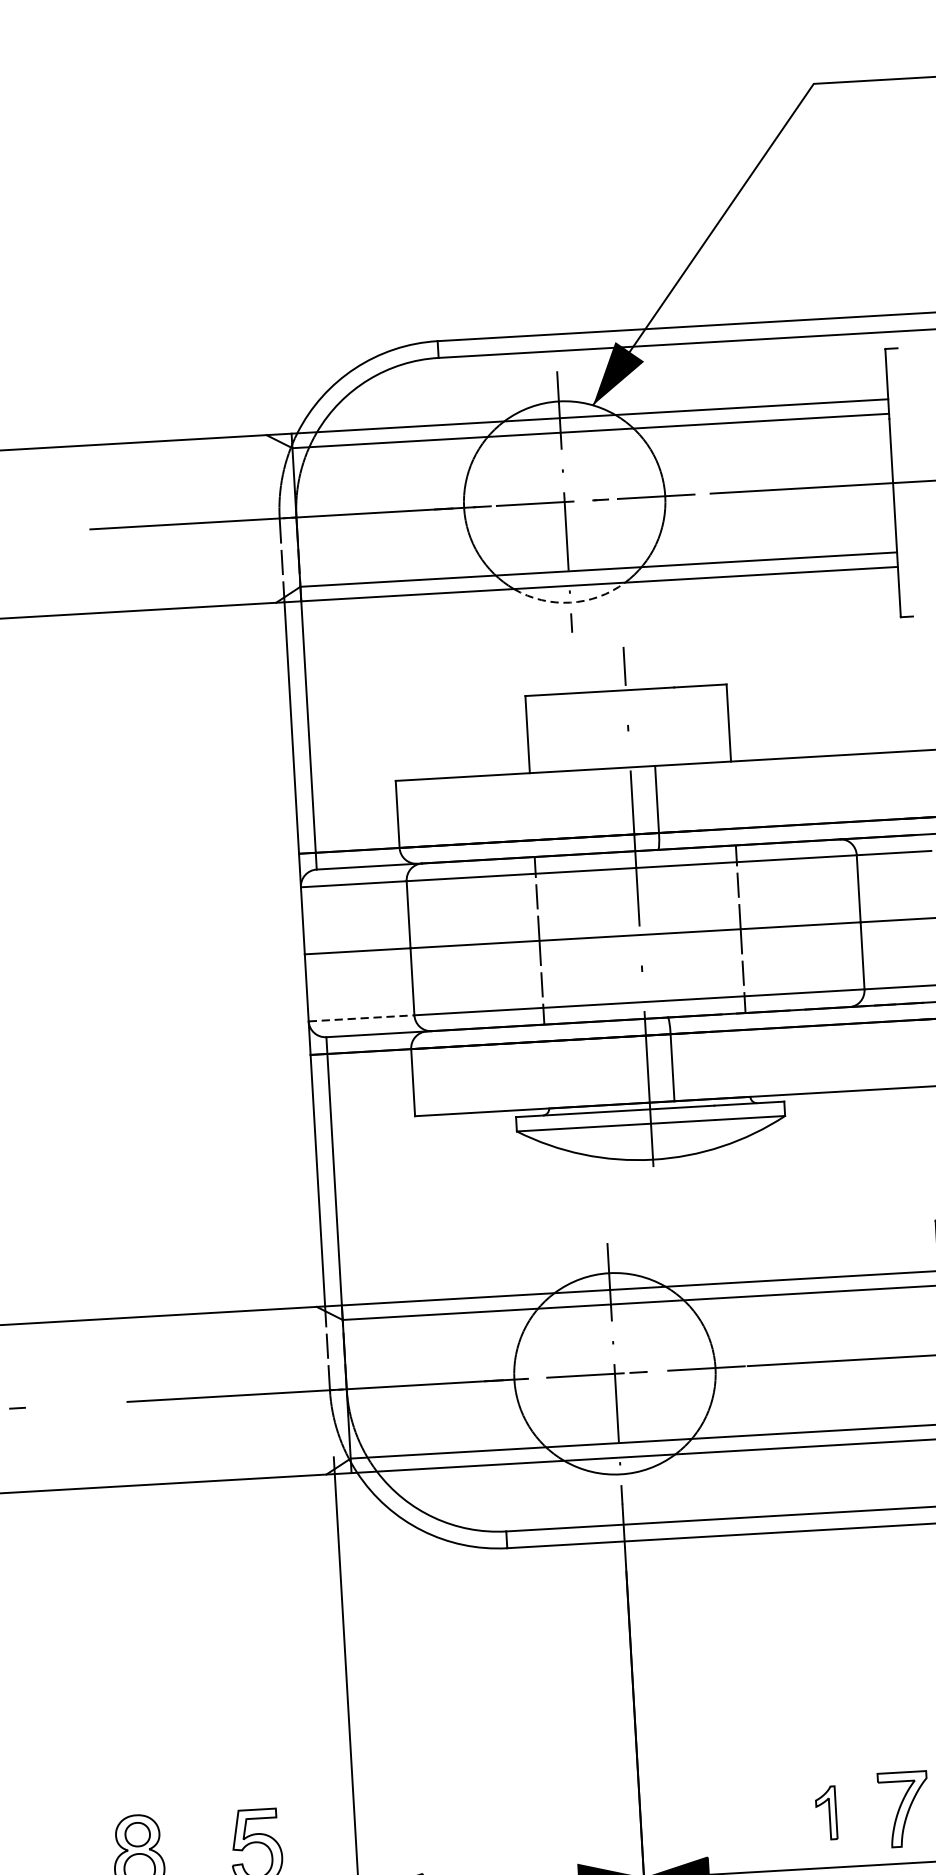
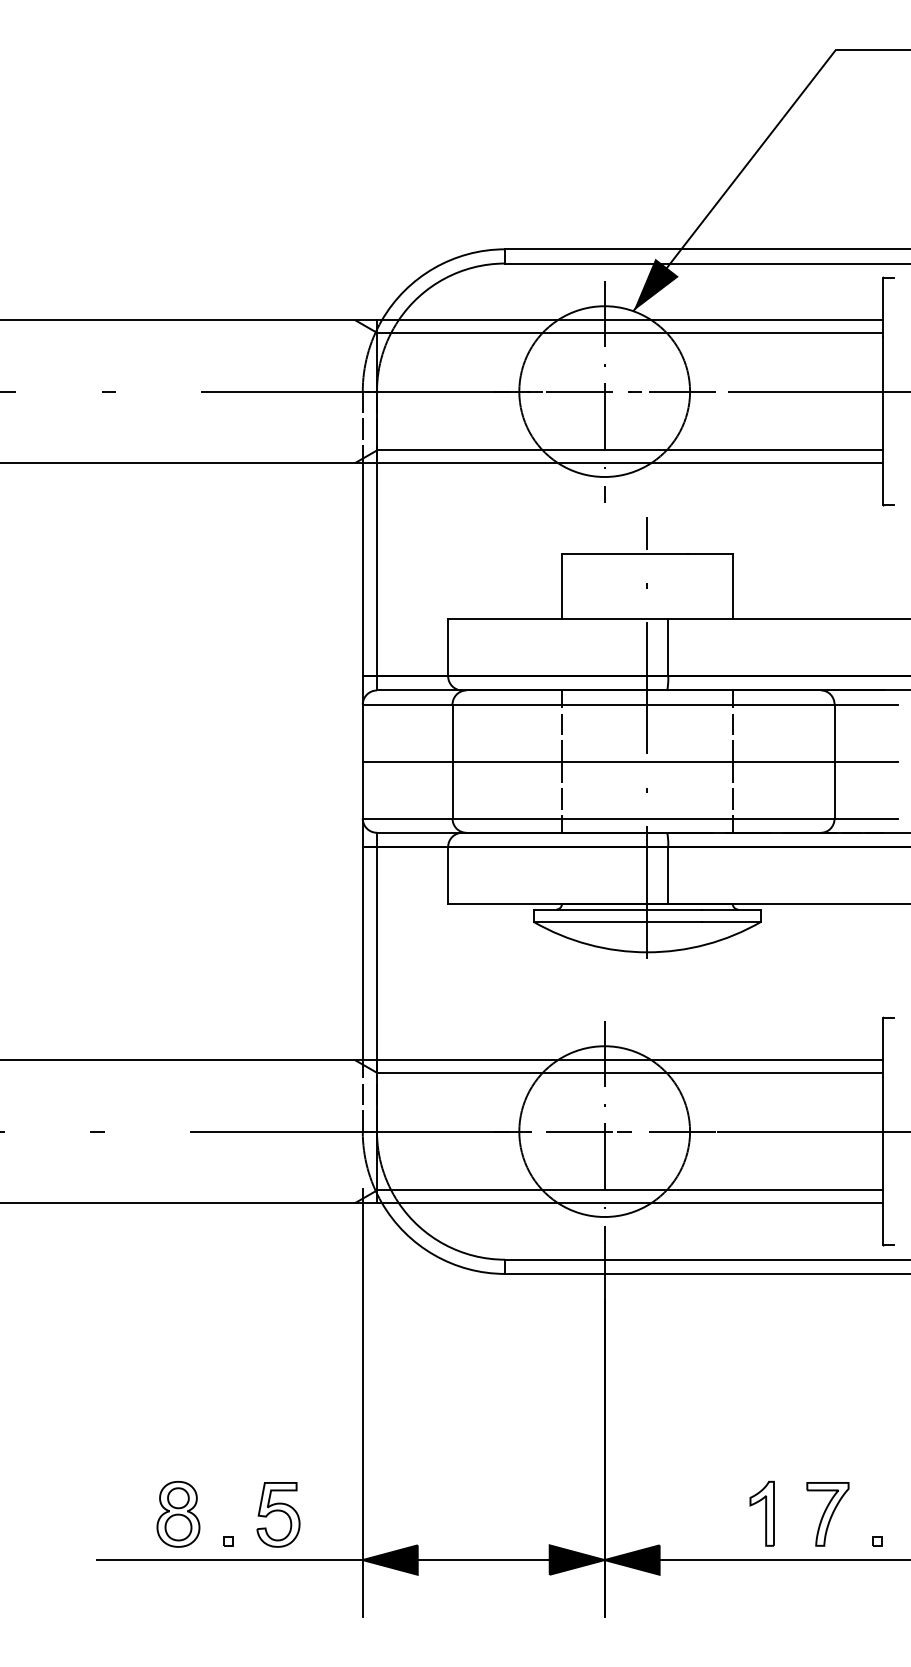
arc: (570, 603) -> (604, 477), dashed -> solid
line: (361, 1018) -> (407, 818), dashed -> solid
part: (825, 1813) -> (761, 1513), size x1.43

